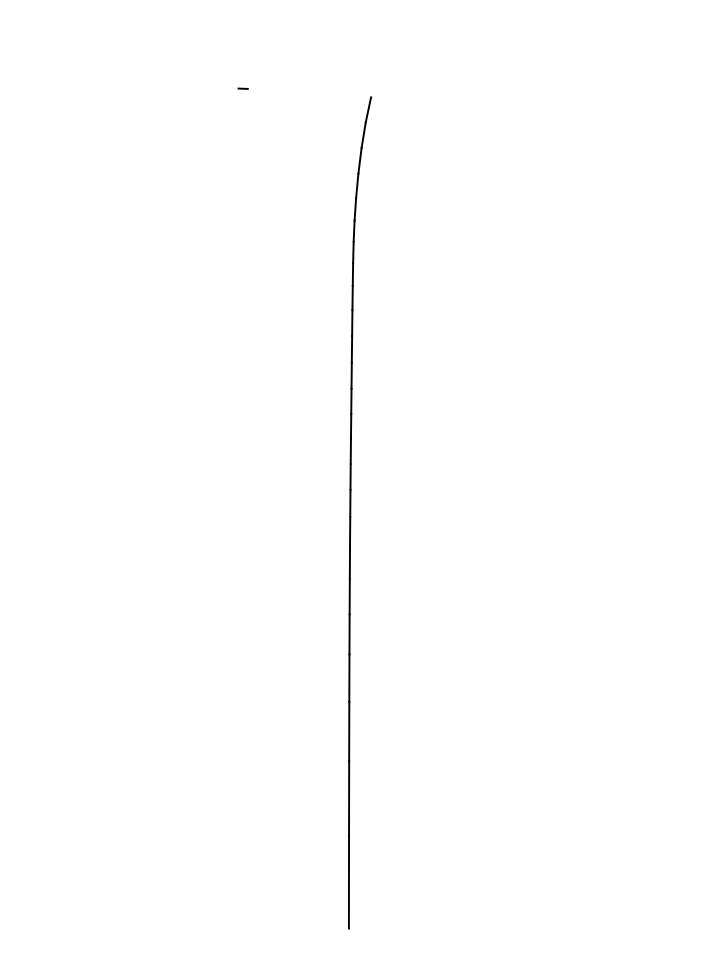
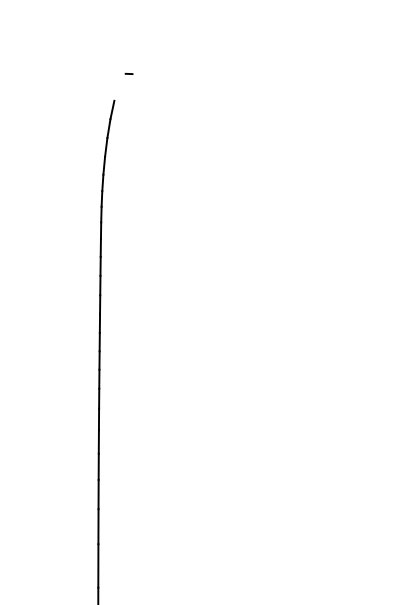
part: (242, 88) -> (128, 73), moved

